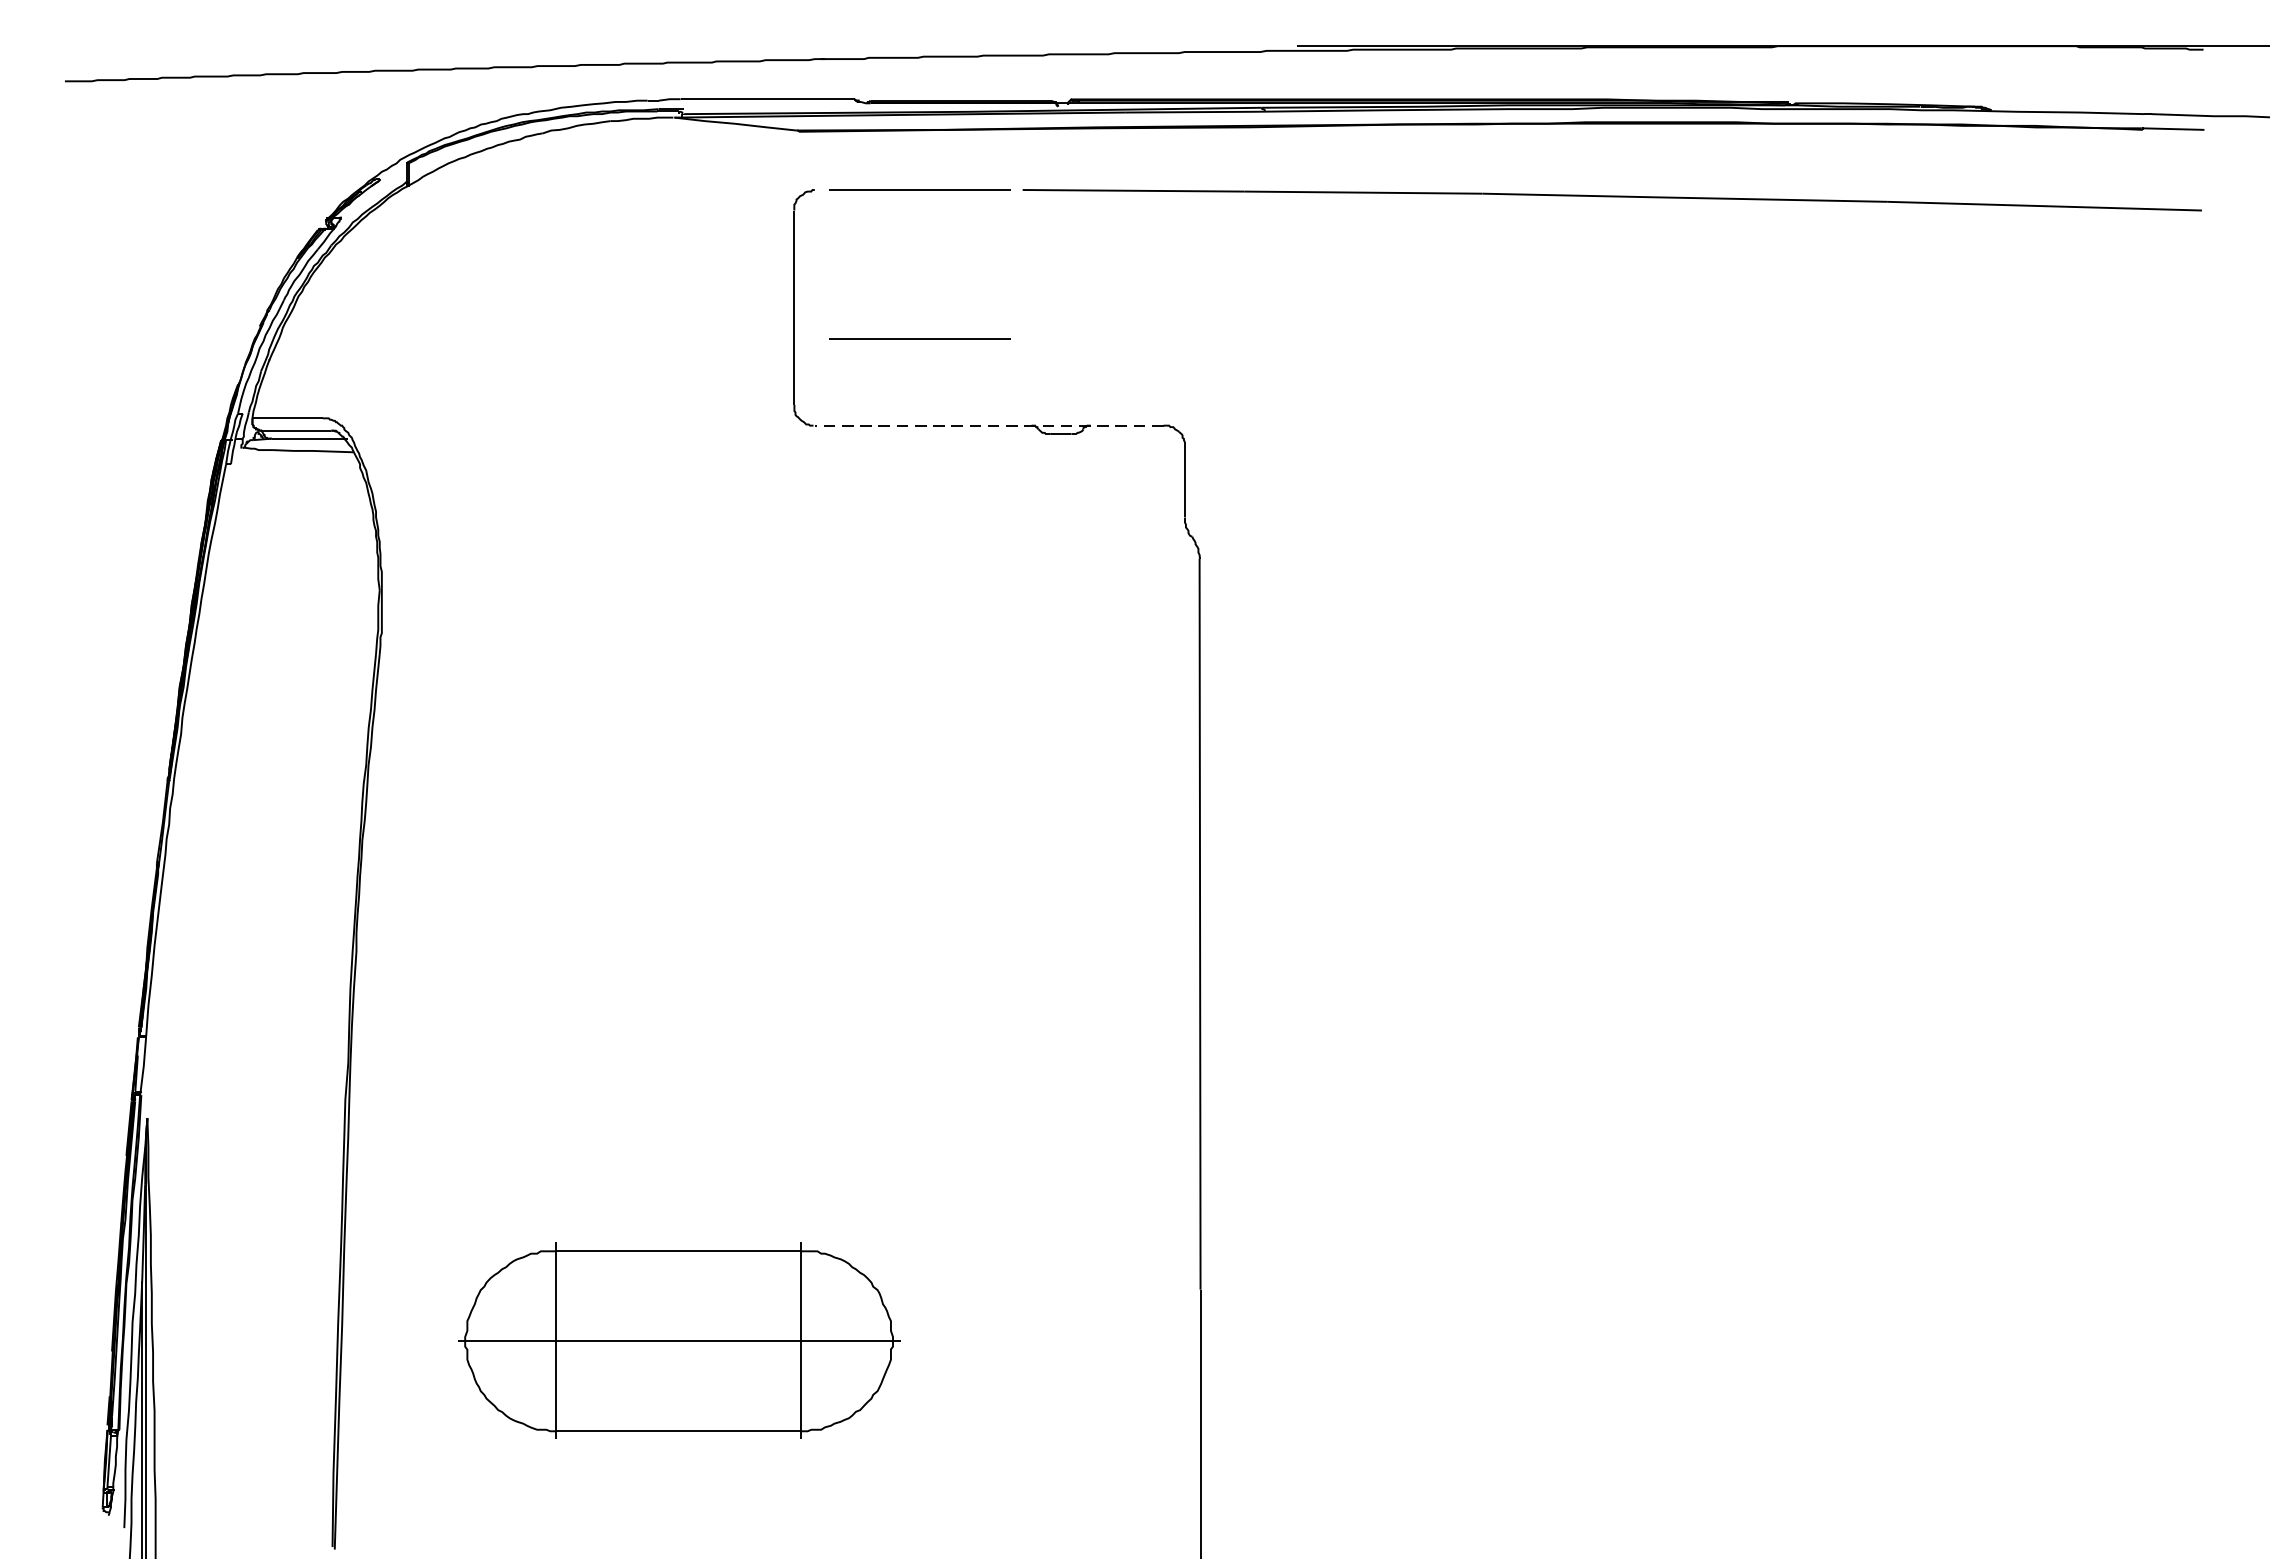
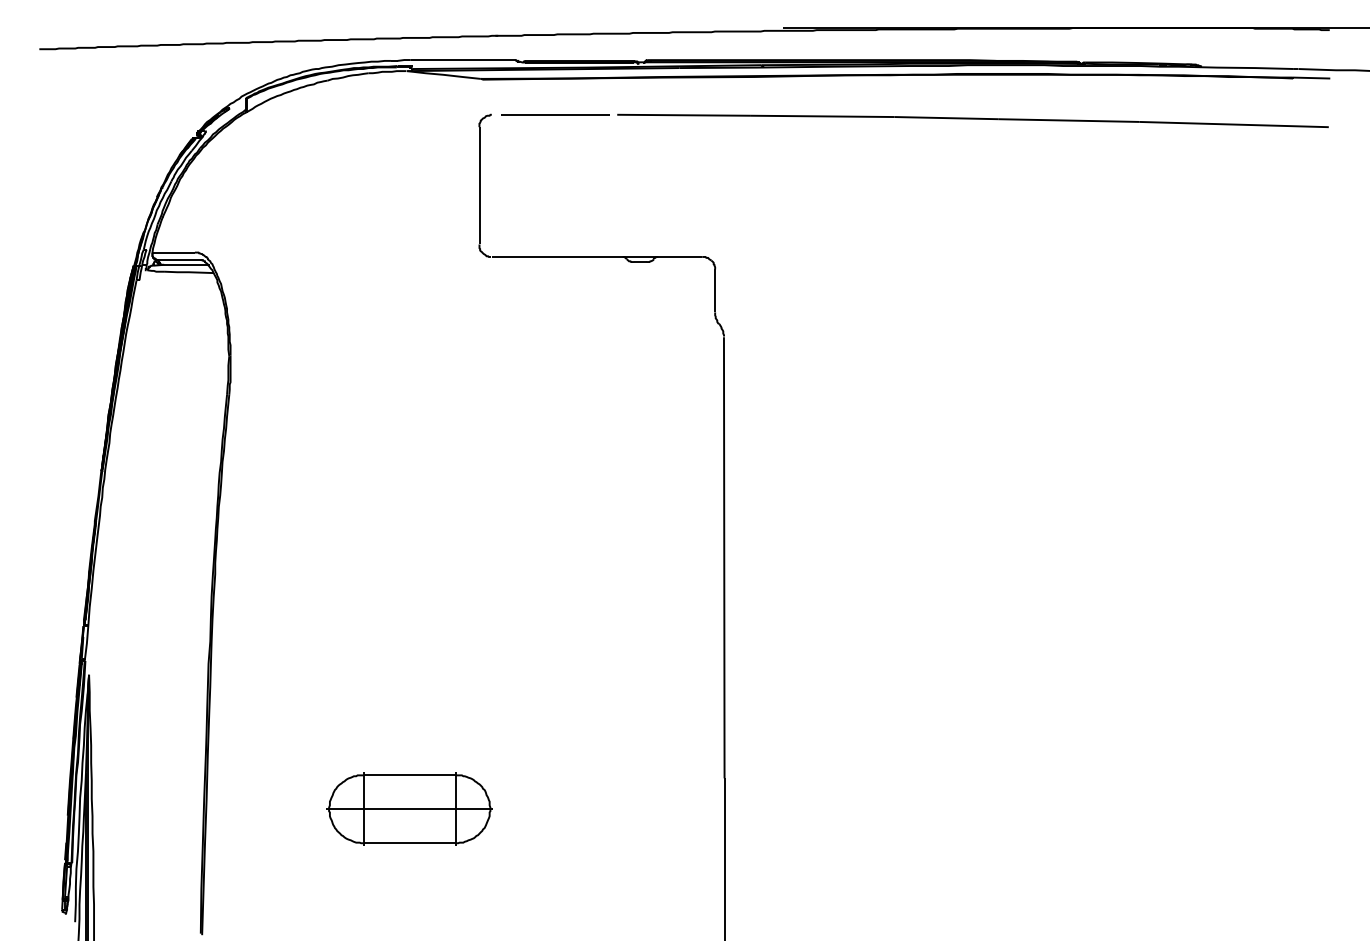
line: (920, 338) -> (555, 204), removed
line: (988, 424) -> (596, 256), dashed -> solid
part: (678, 1339) -> (409, 808), size x0.62

